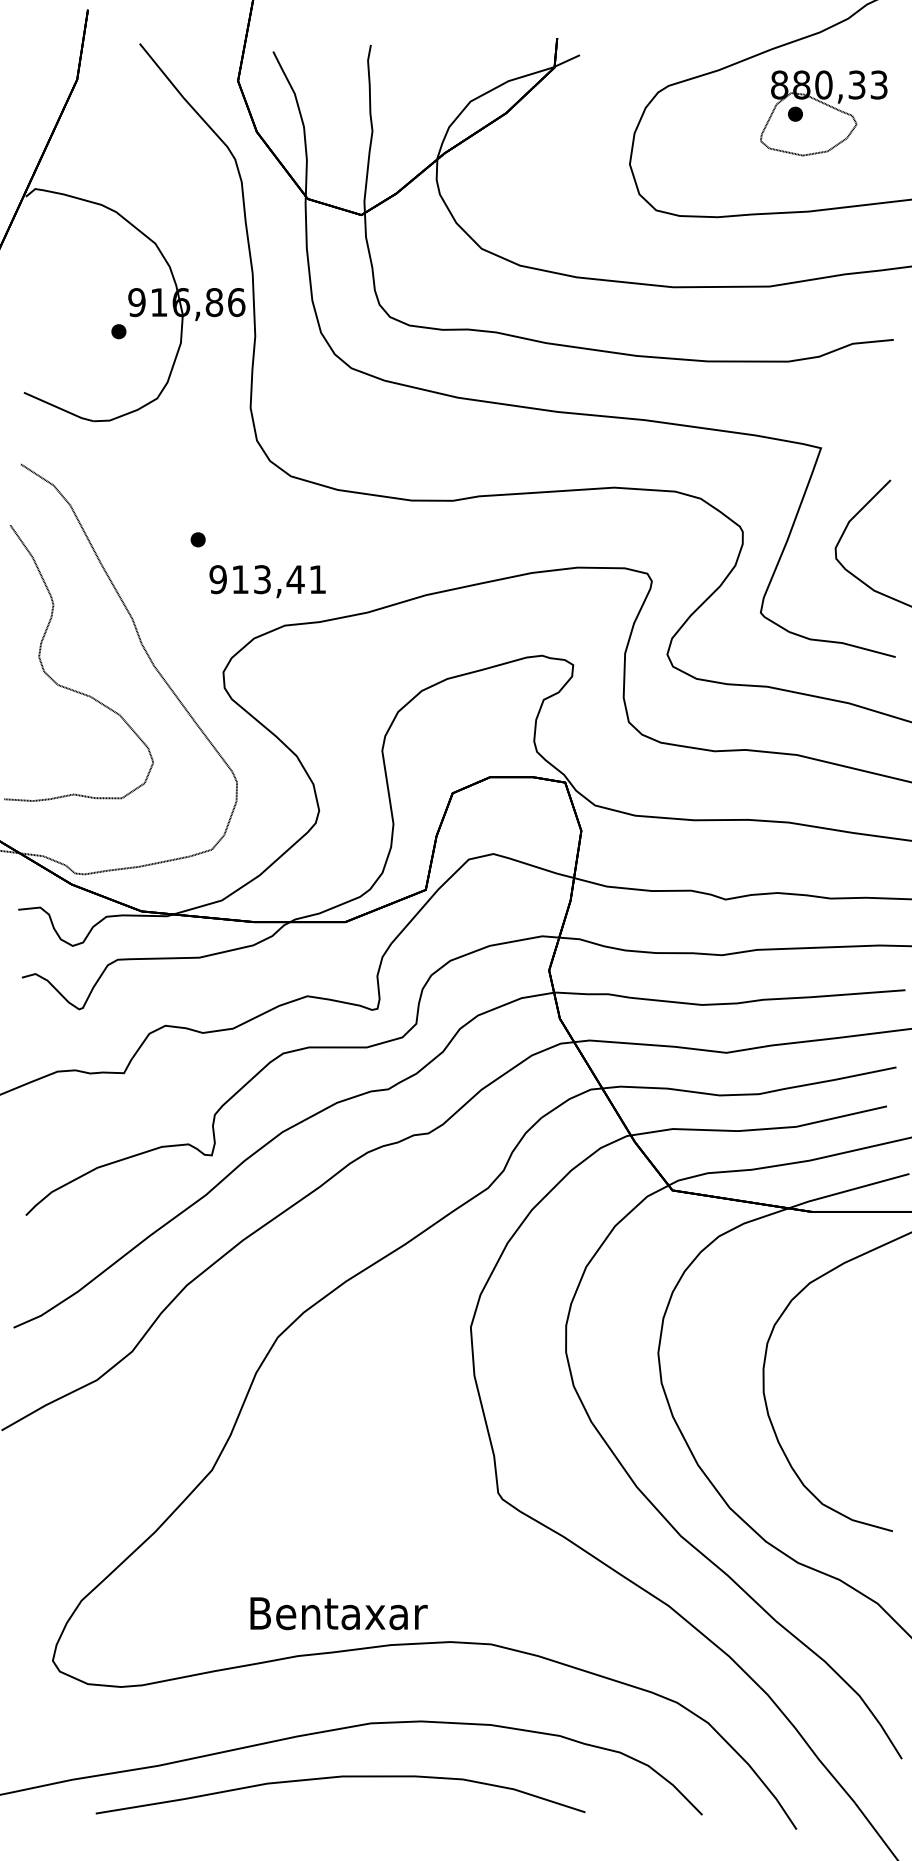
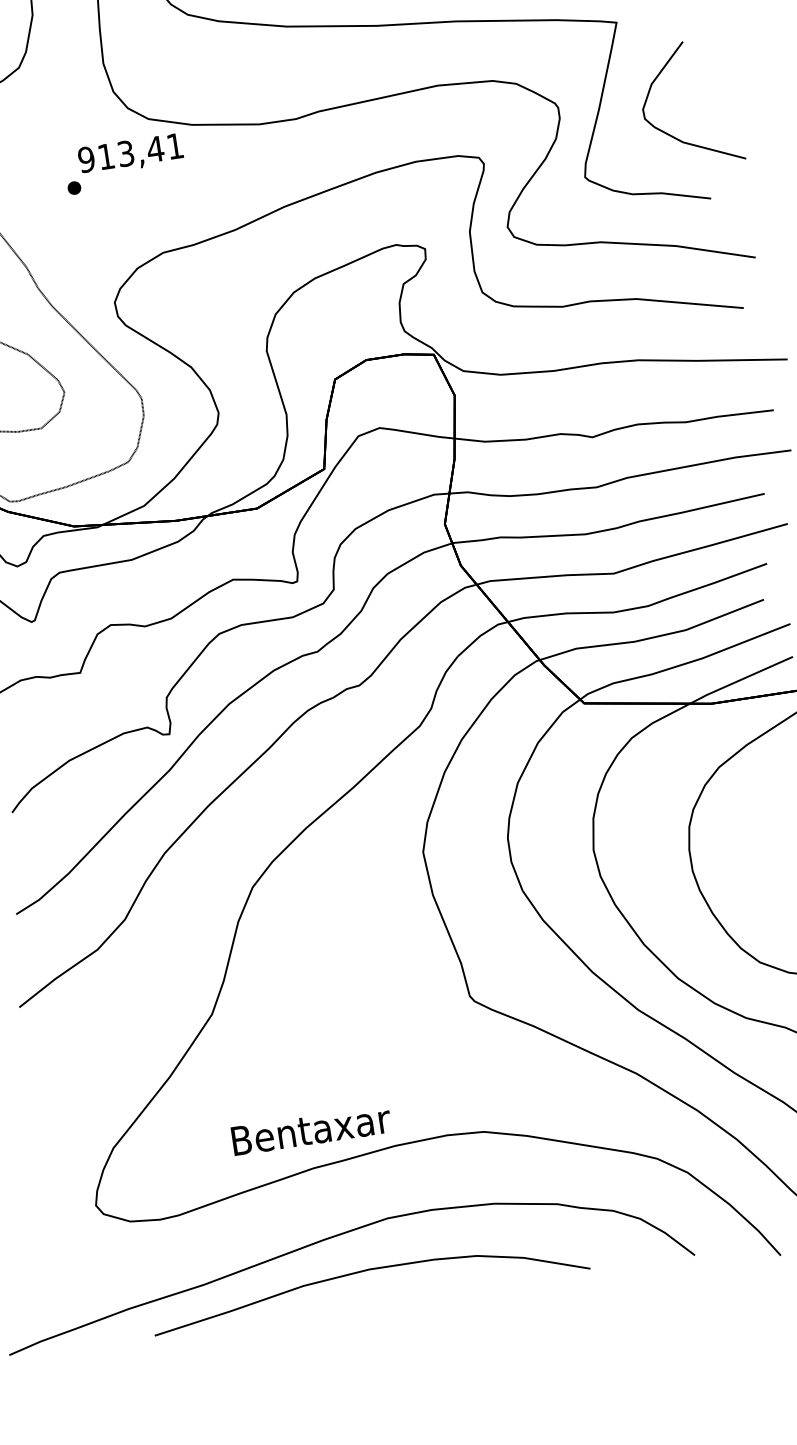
text: (267, 581) -> (130, 154), moved
text: (338, 1613) -> (310, 1129), moved

